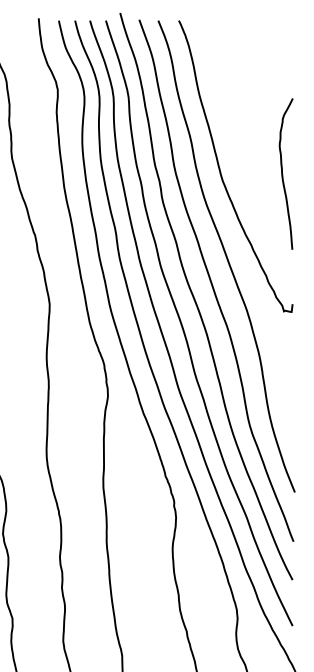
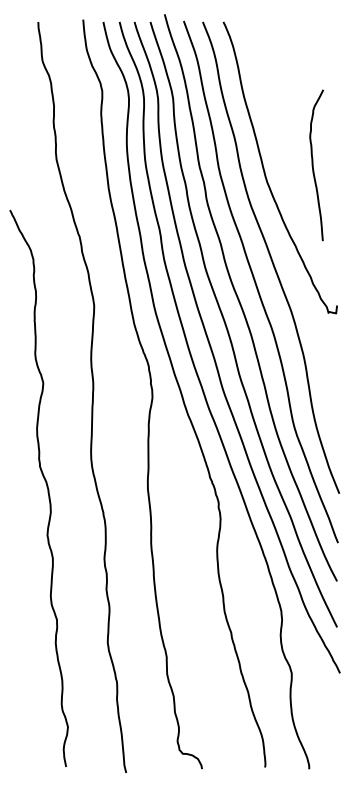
curve: (283, 174) -> (313, 165), moved

